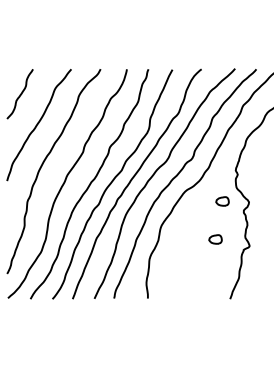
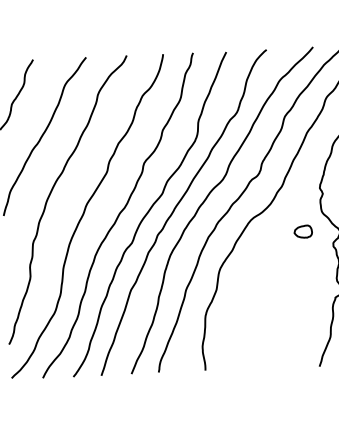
part: (215, 239) -> (295, 284), removed

